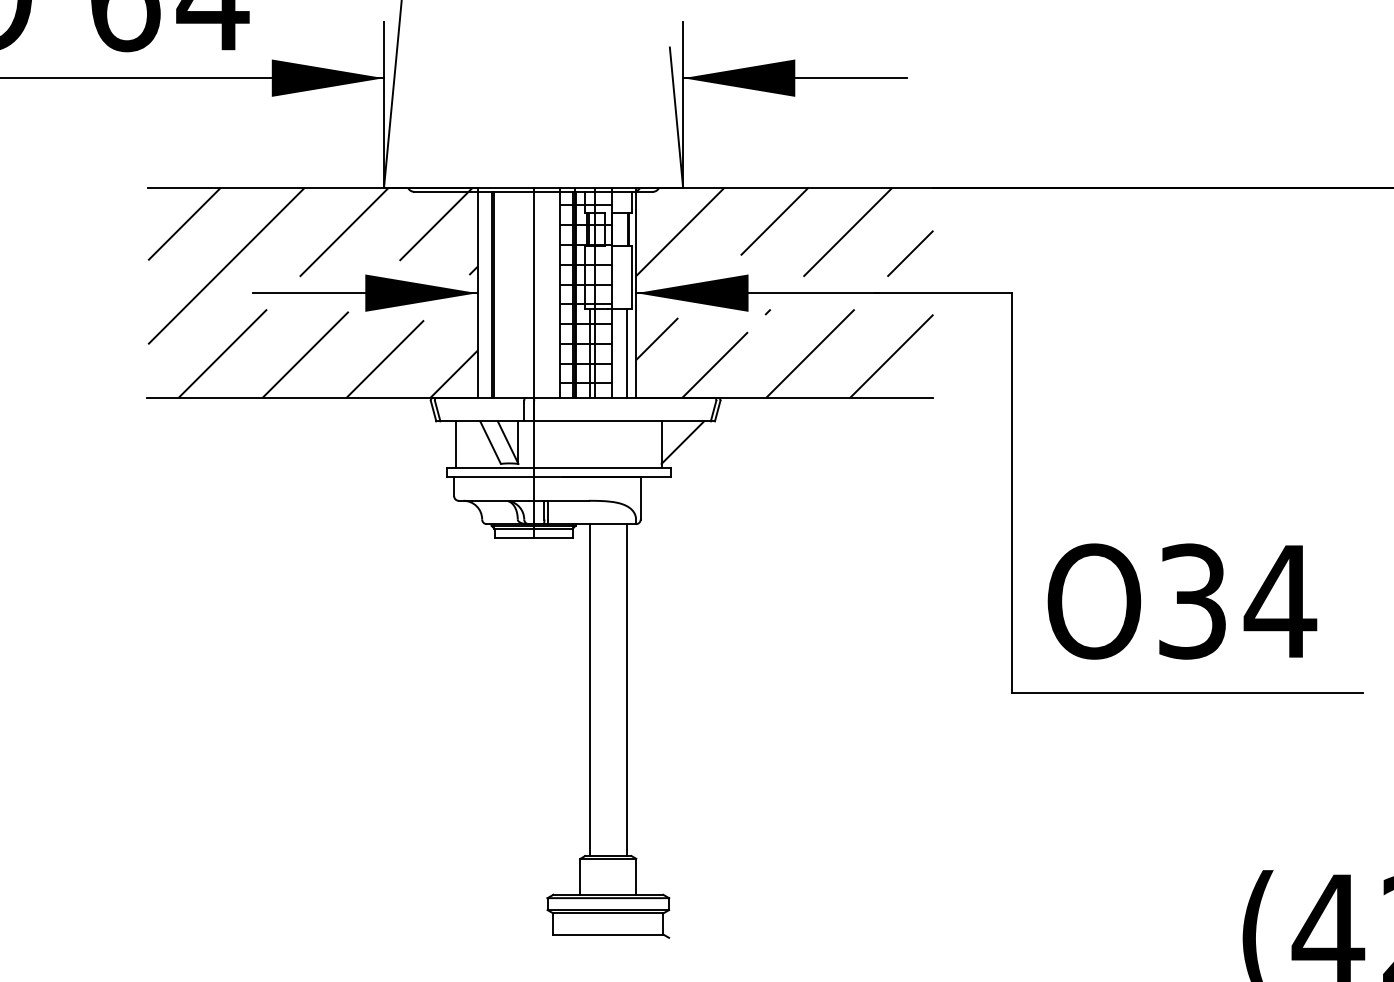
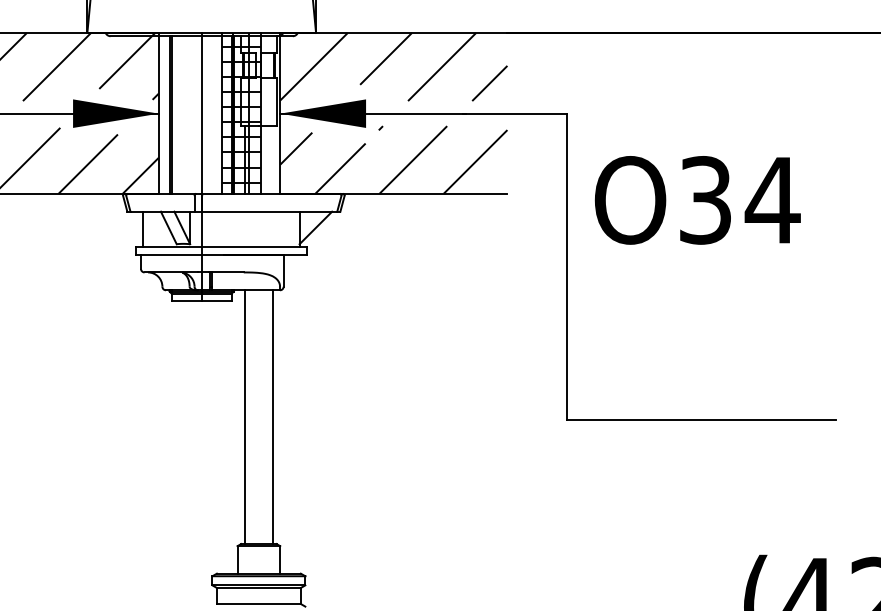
line: (627, 353) -> (273, 159), removed
text: (1182, 601) -> (697, 200), moved

